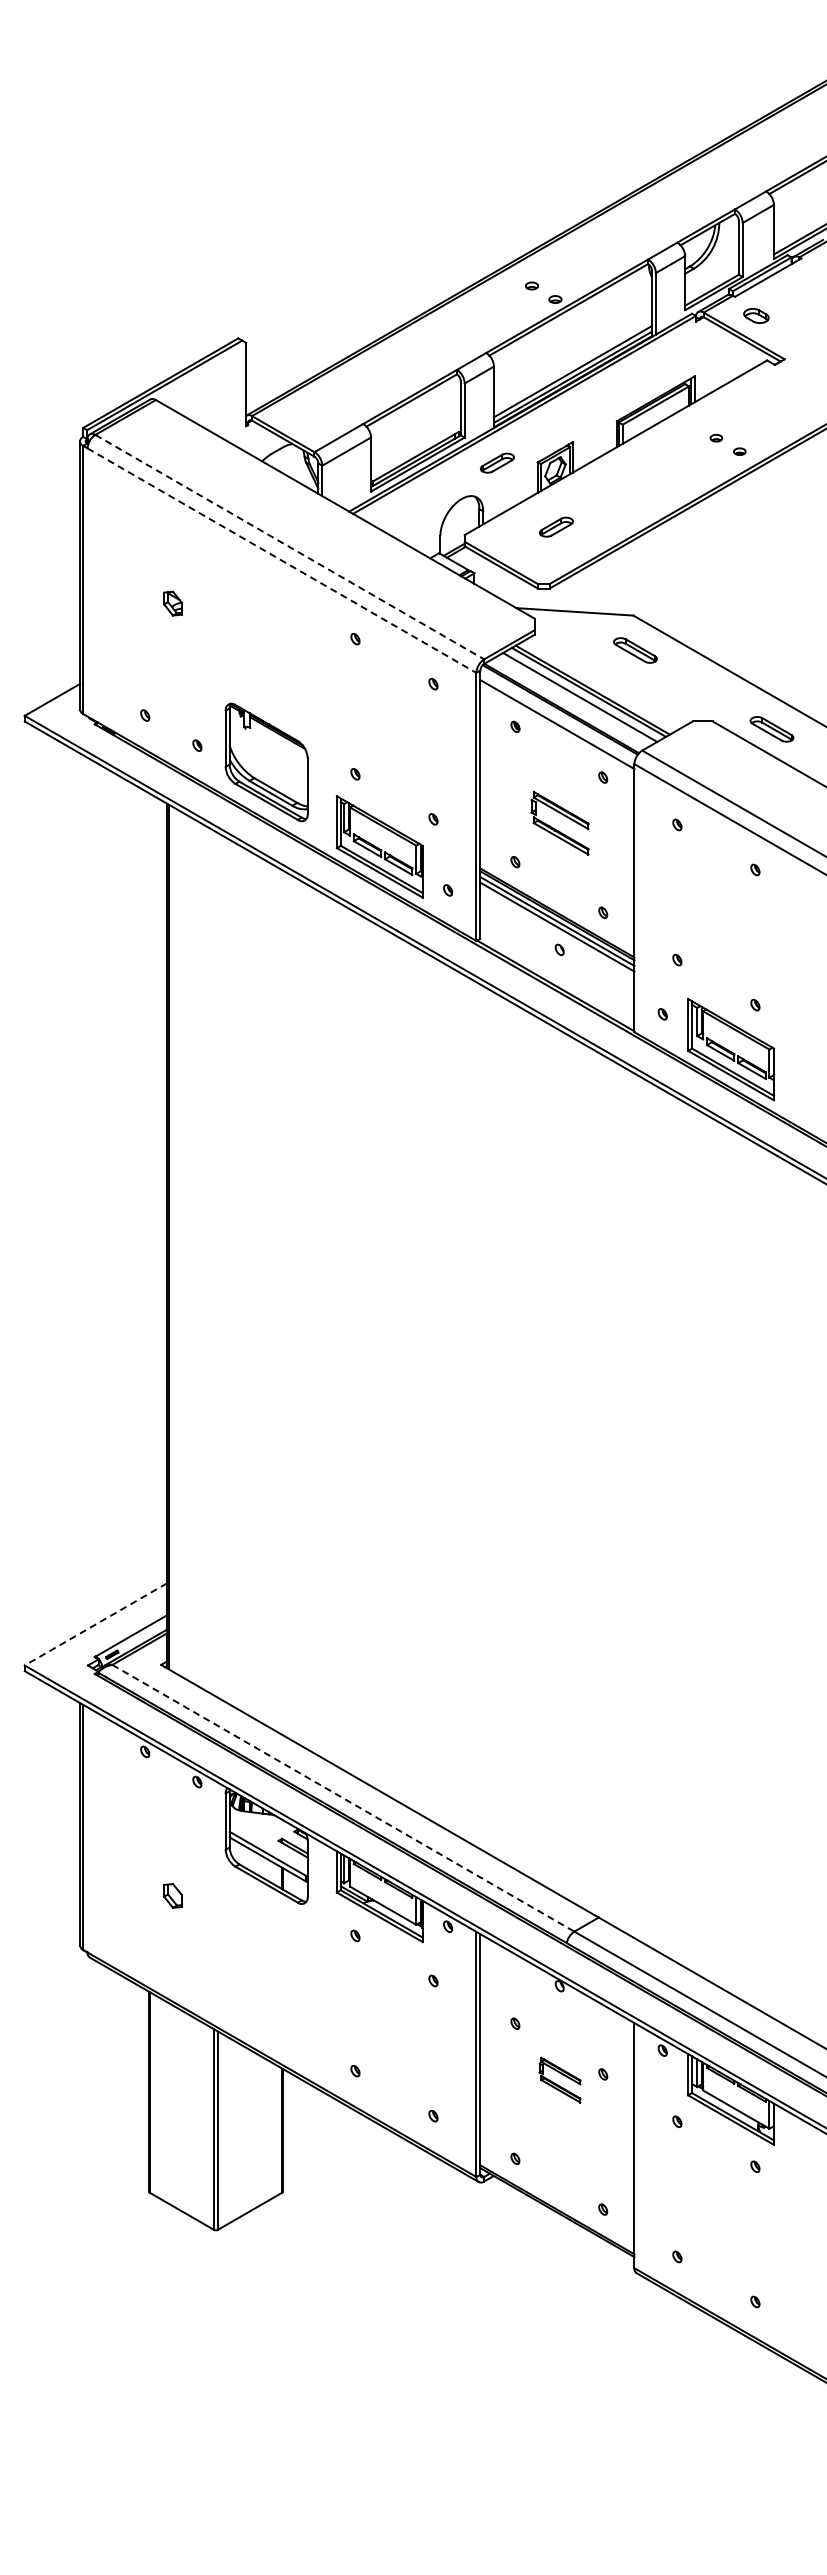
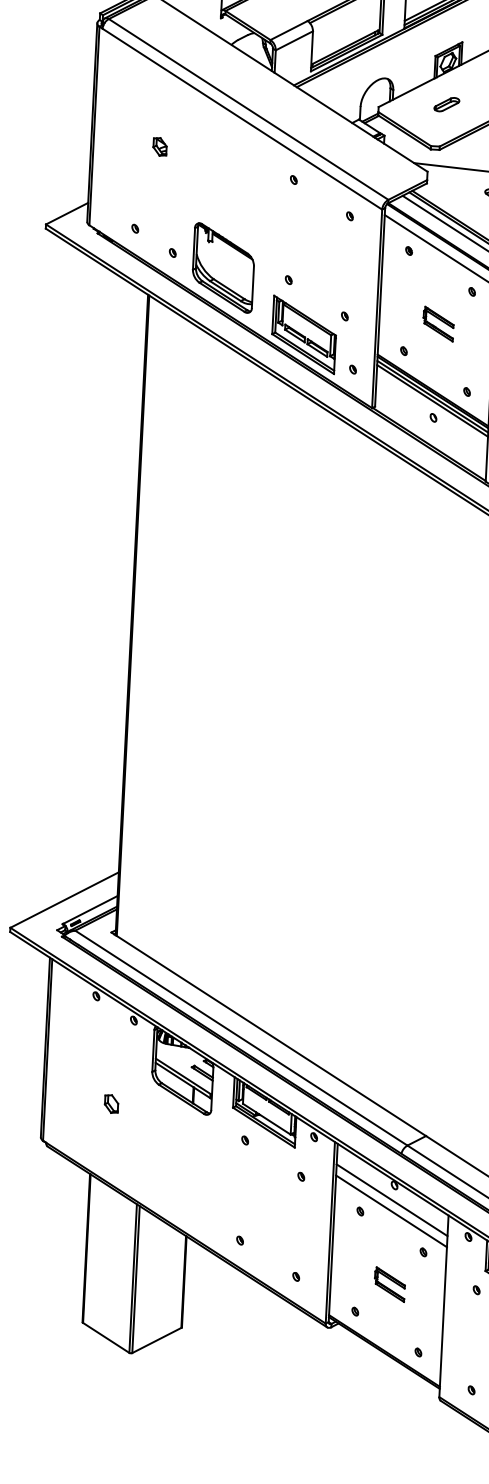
part: (496, 462) -> (404, 54), removed
line: (290, 547) -> (249, 109), dashed -> solid
line: (282, 560) -> (242, 119), dashed -> solid
part: (559, 823) -> (438, 324), size x0.71
line: (95, 1624) -> (64, 900), dashed -> solid
line: (343, 1798) -> (241, 1038), dashed -> solid
line: (557, 2005) -> (392, 1199), added
line: (557, 2020) -> (391, 1210), added
part: (559, 2079) -> (389, 1284), moved

